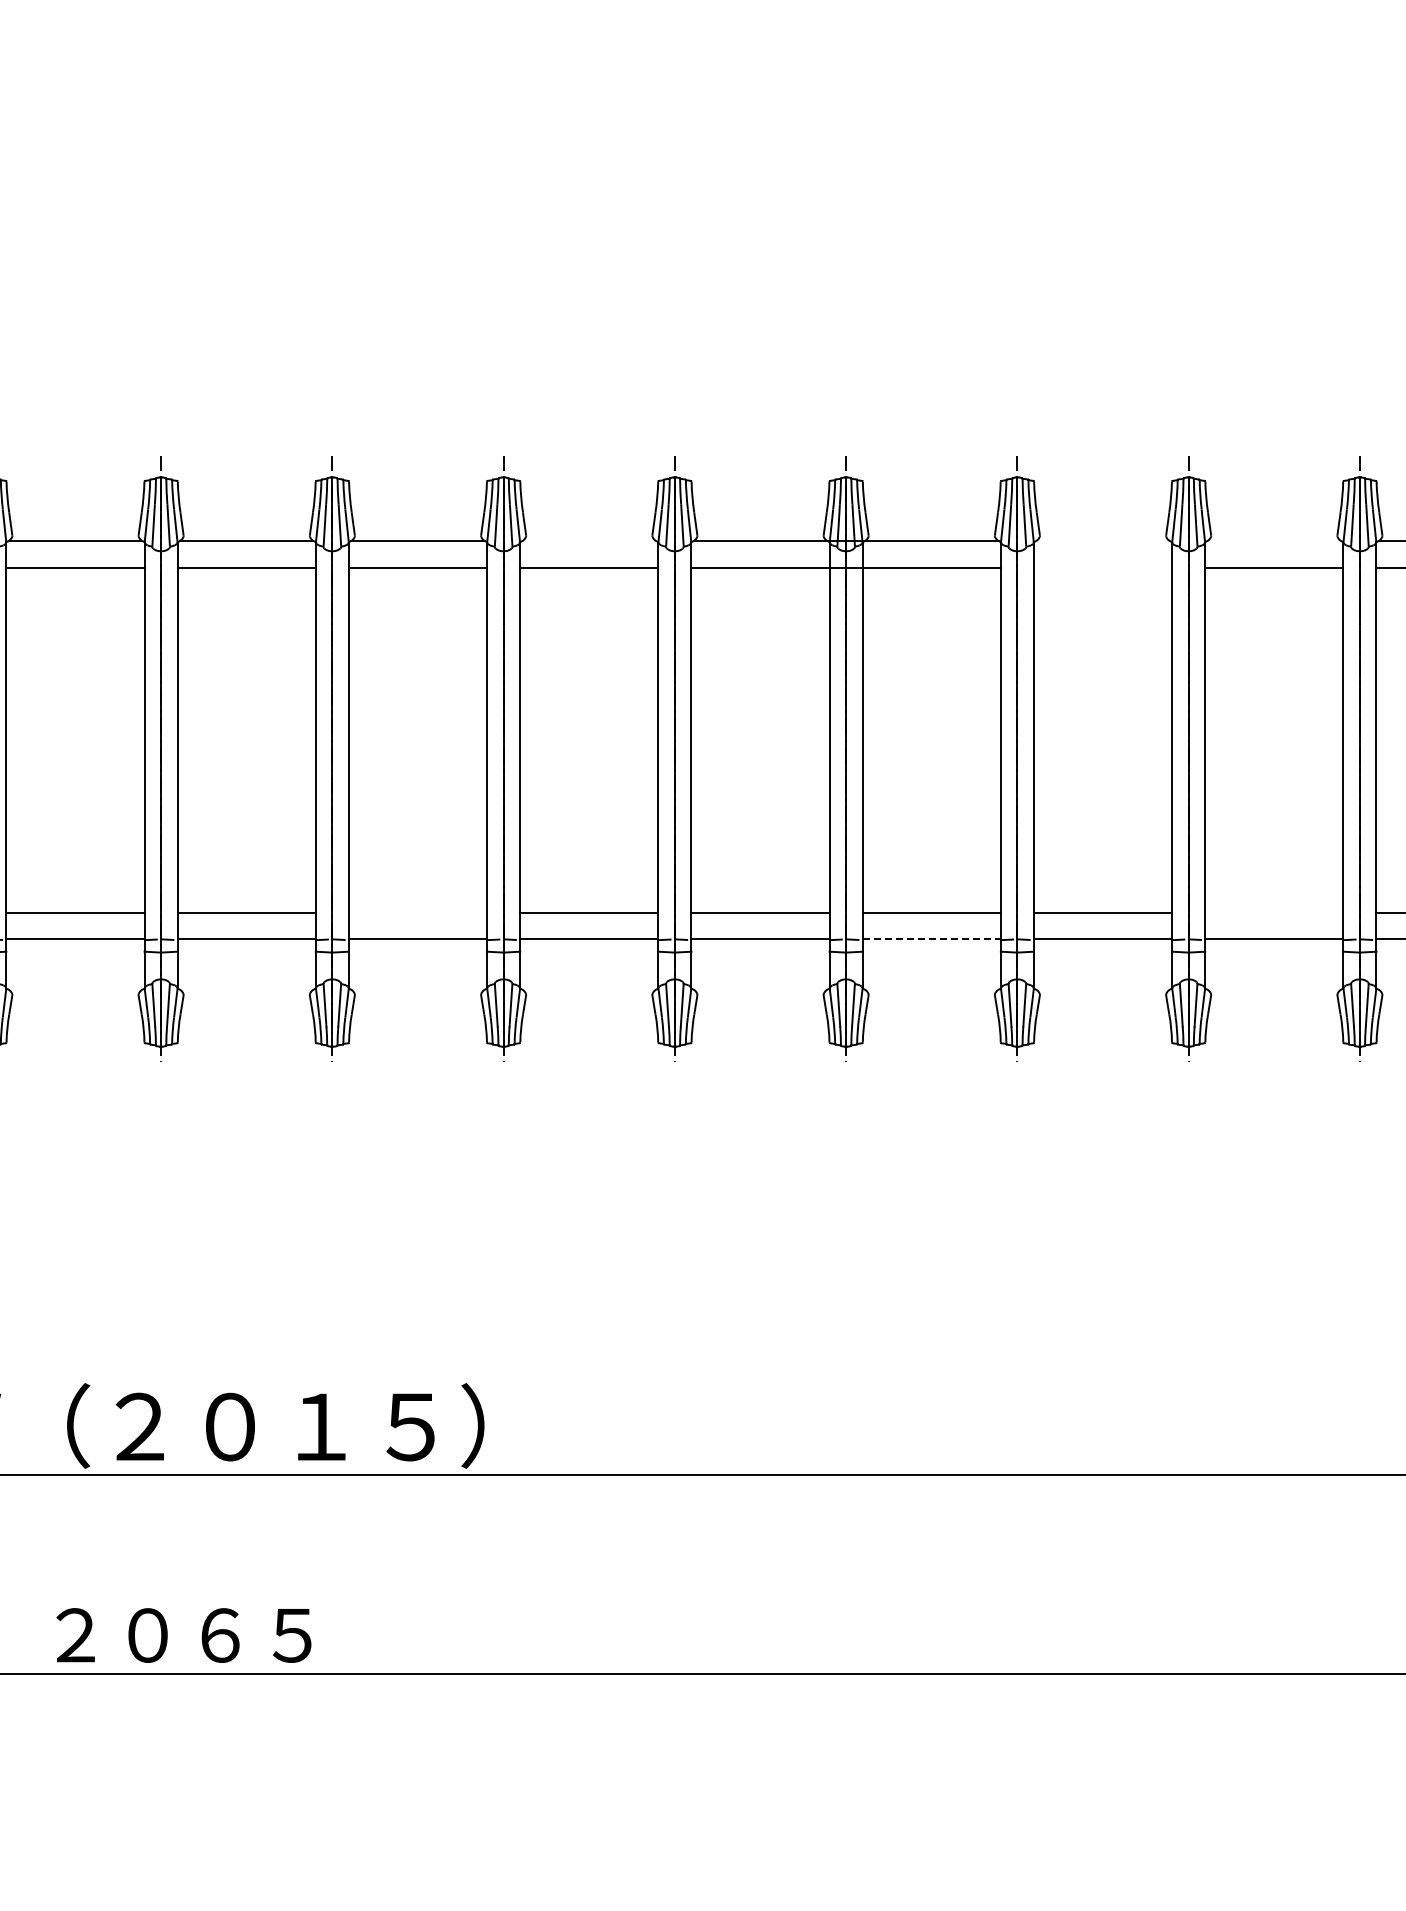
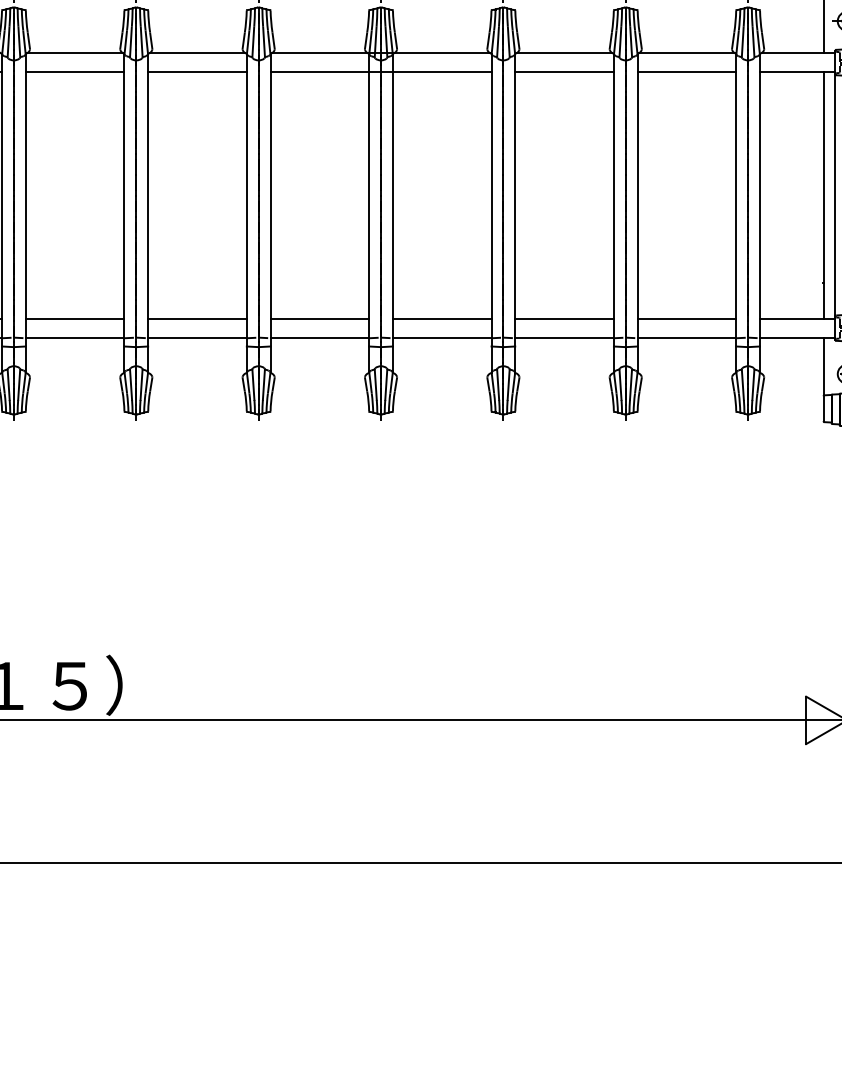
line: (588, 541) -> (196, 53), added
line: (1102, 541) -> (564, 53), added
line: (1274, 541) -> (687, 53), added
line: (1102, 567) -> (564, 71), added
line: (417, 912) -> (74, 318), added
line: (1274, 912) -> (687, 318), added
line: (932, 939) -> (442, 337), dashed -> solid

